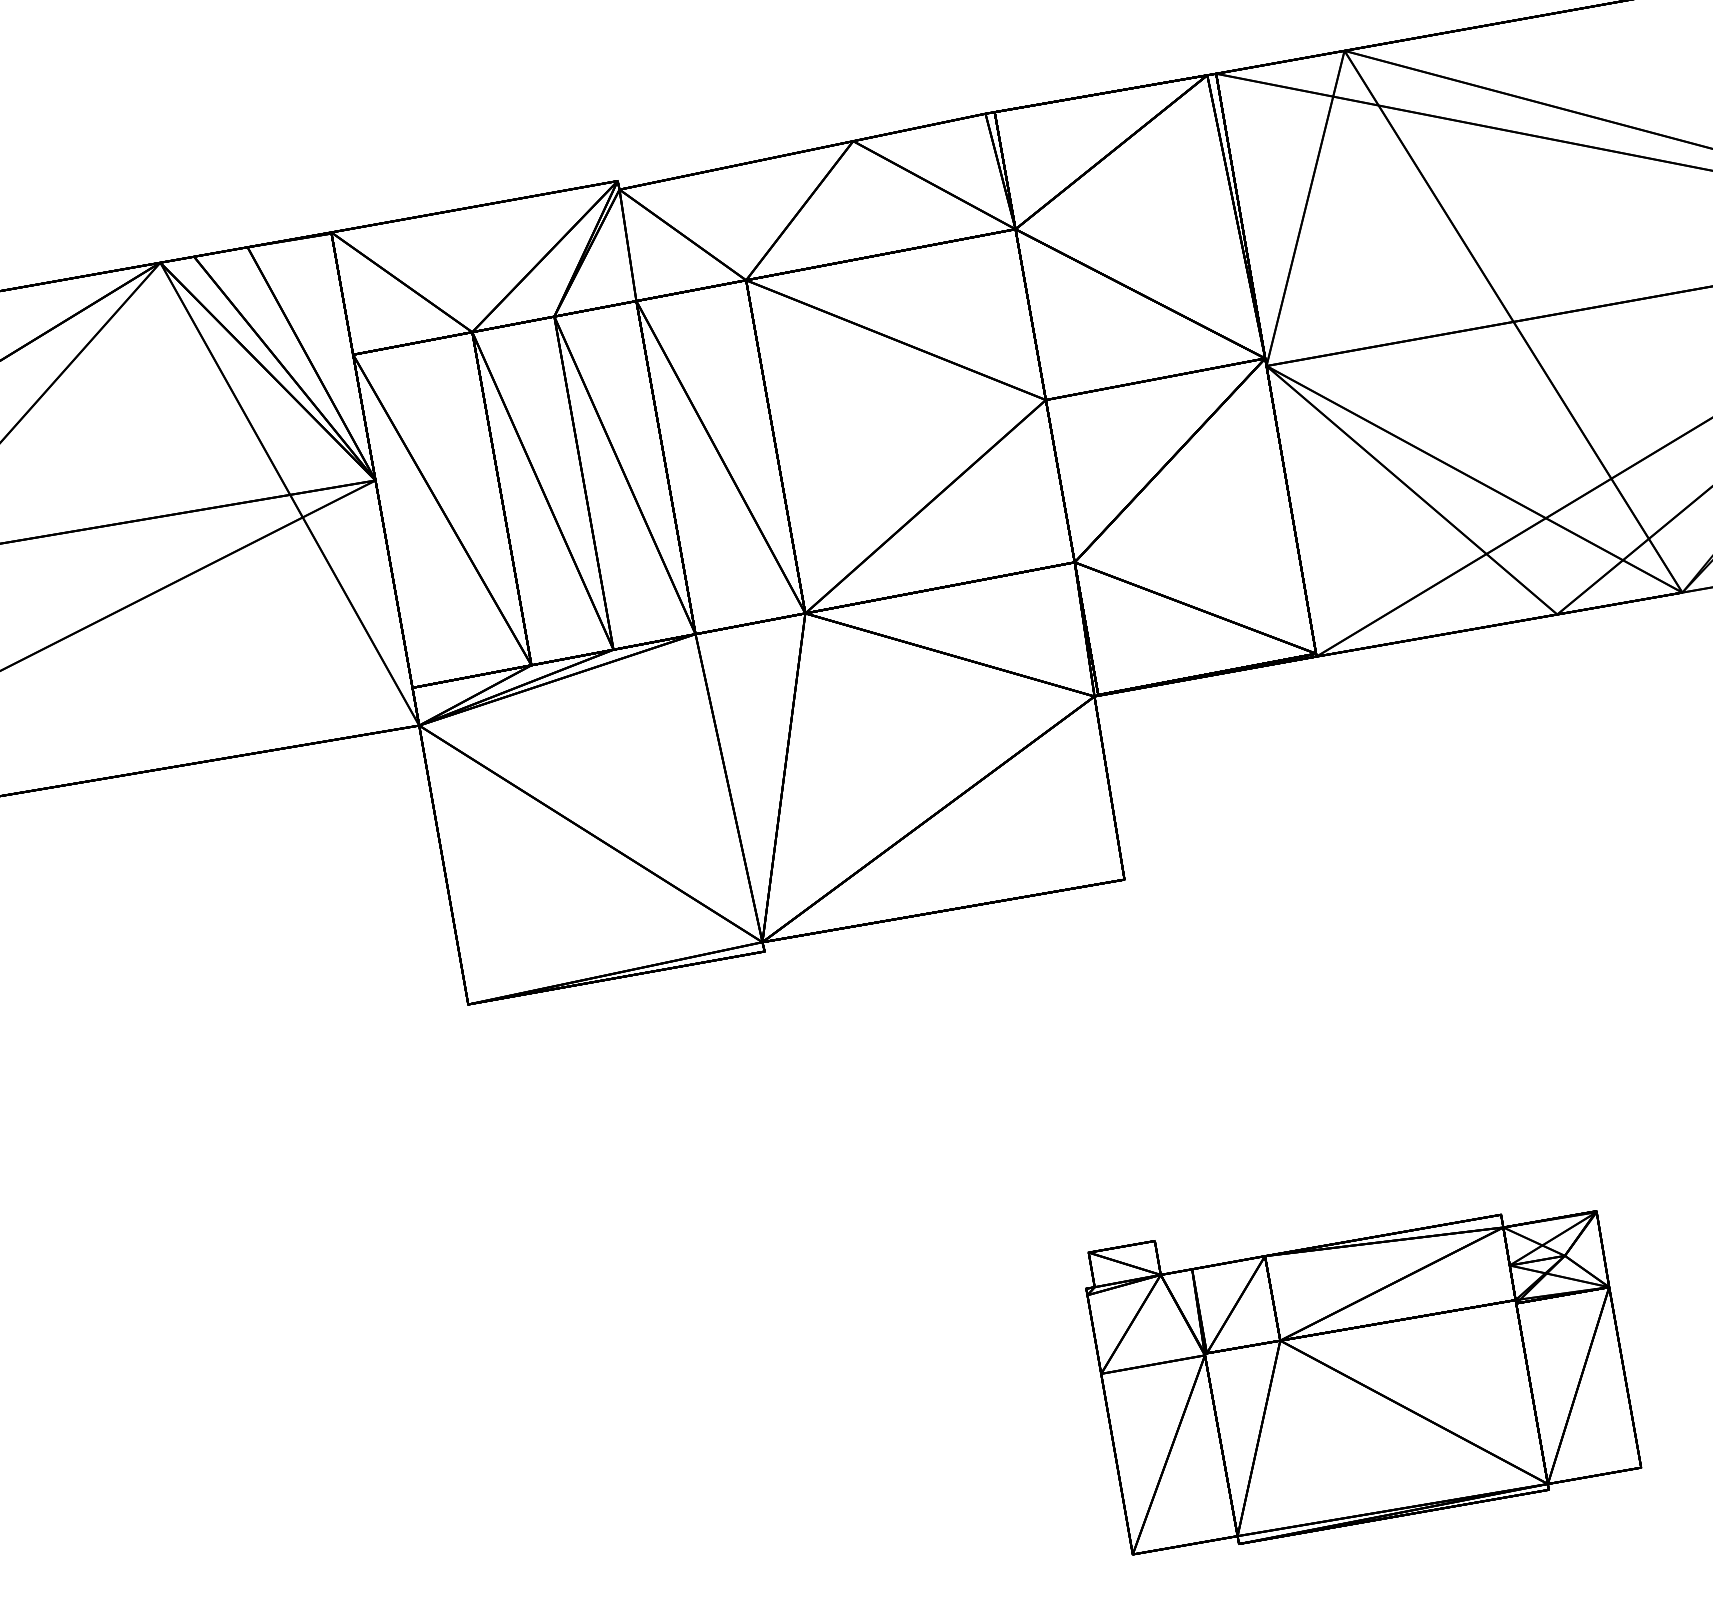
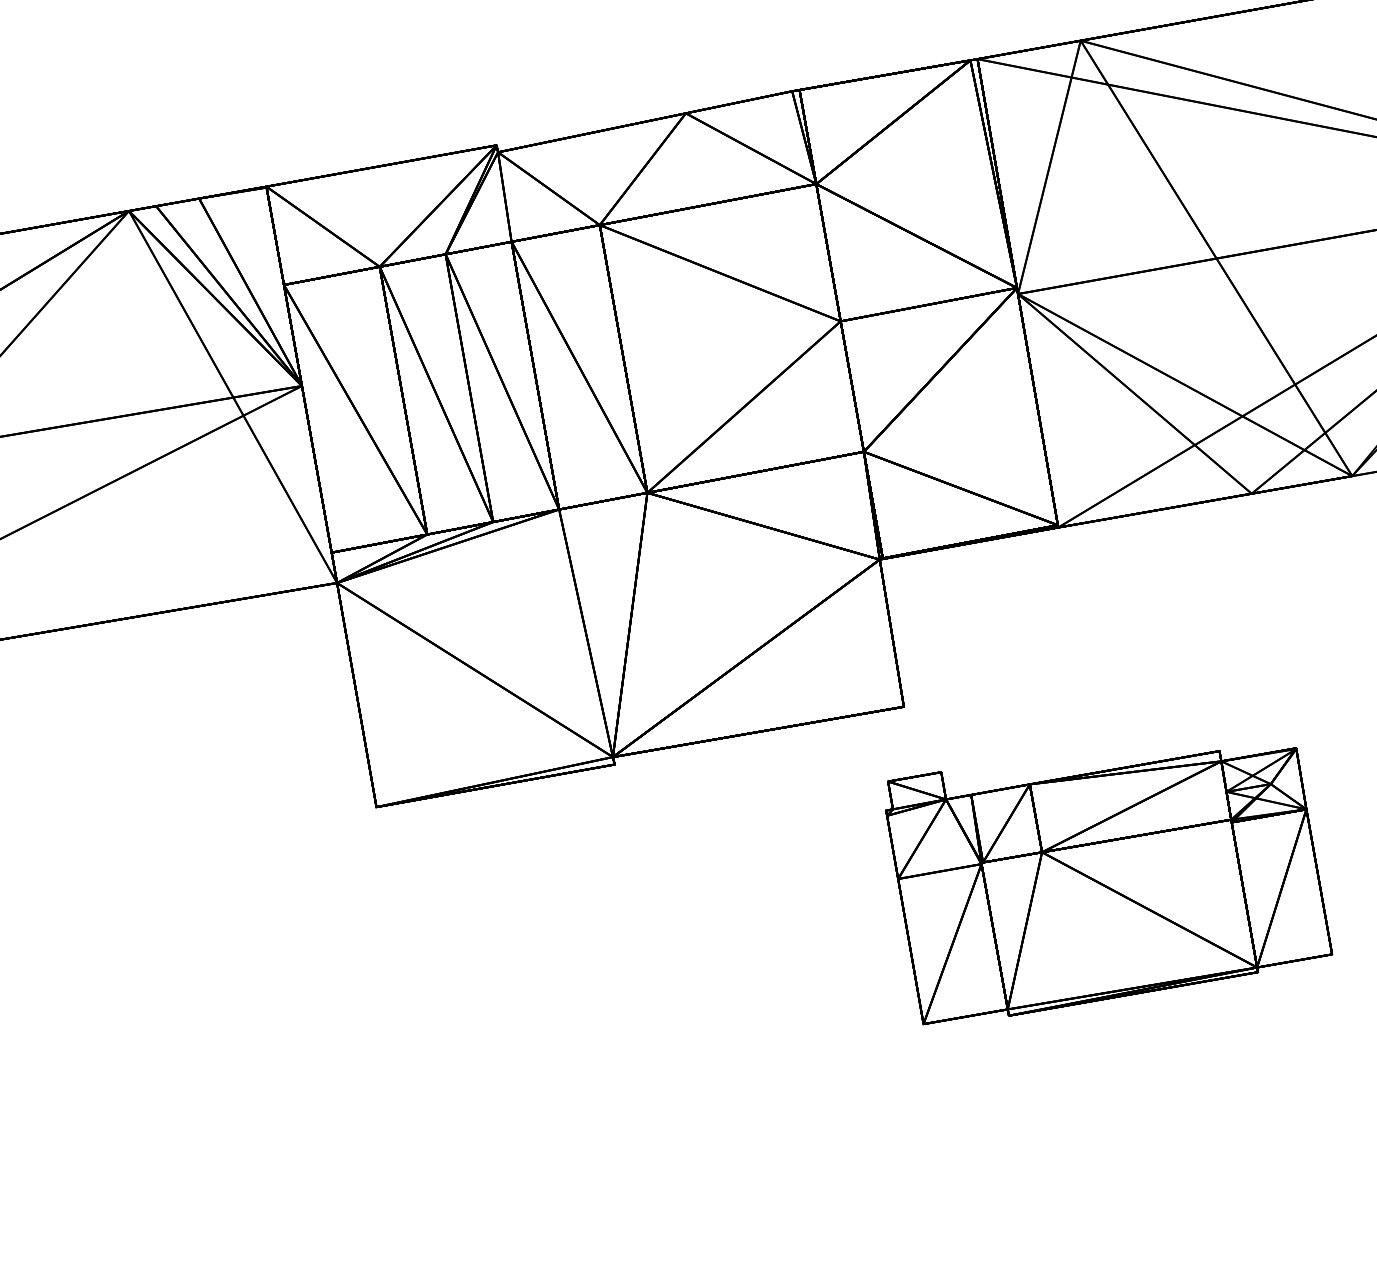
part: (1364, 1383) -> (1109, 886), moved

